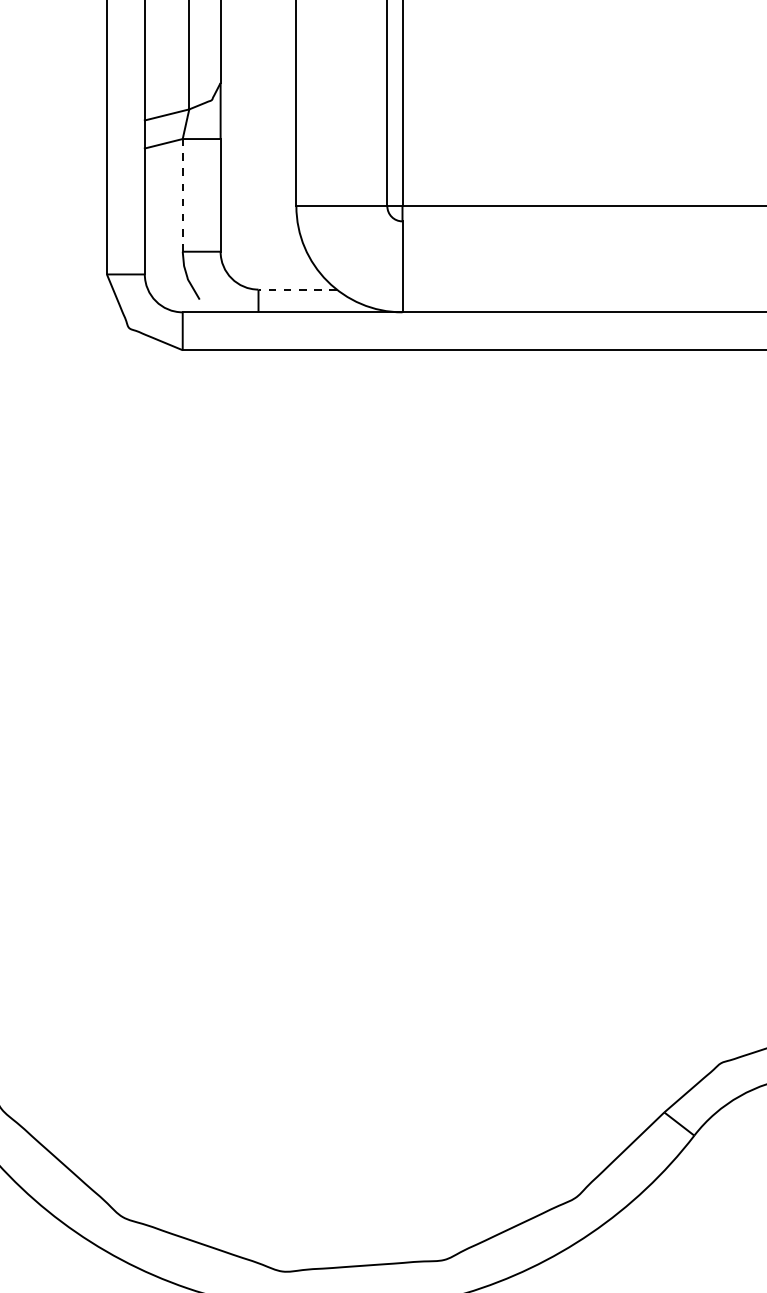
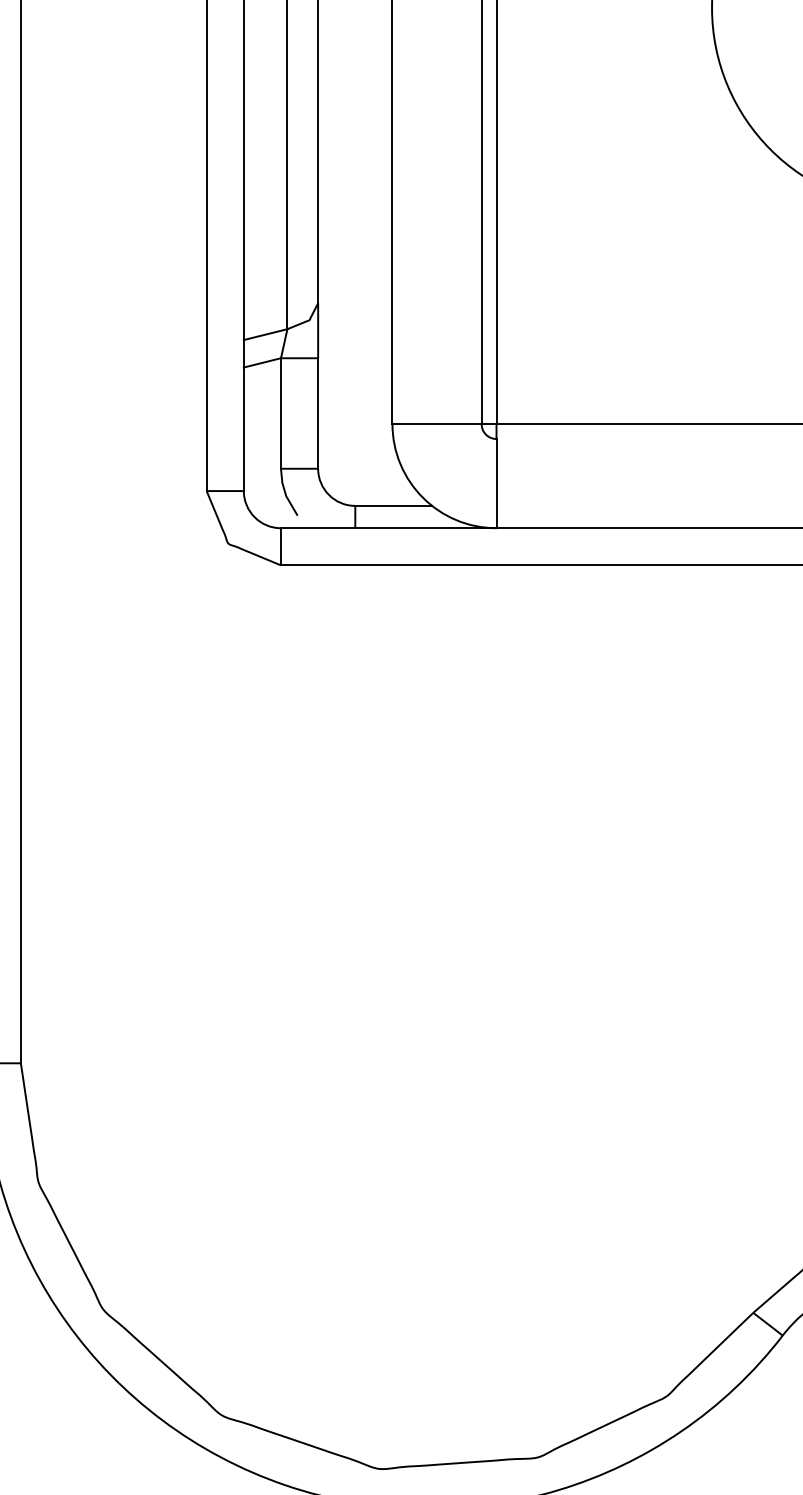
line: (183, 195) -> (281, 413), dashed -> solid
line: (297, 289) -> (393, 505), dashed -> solid

